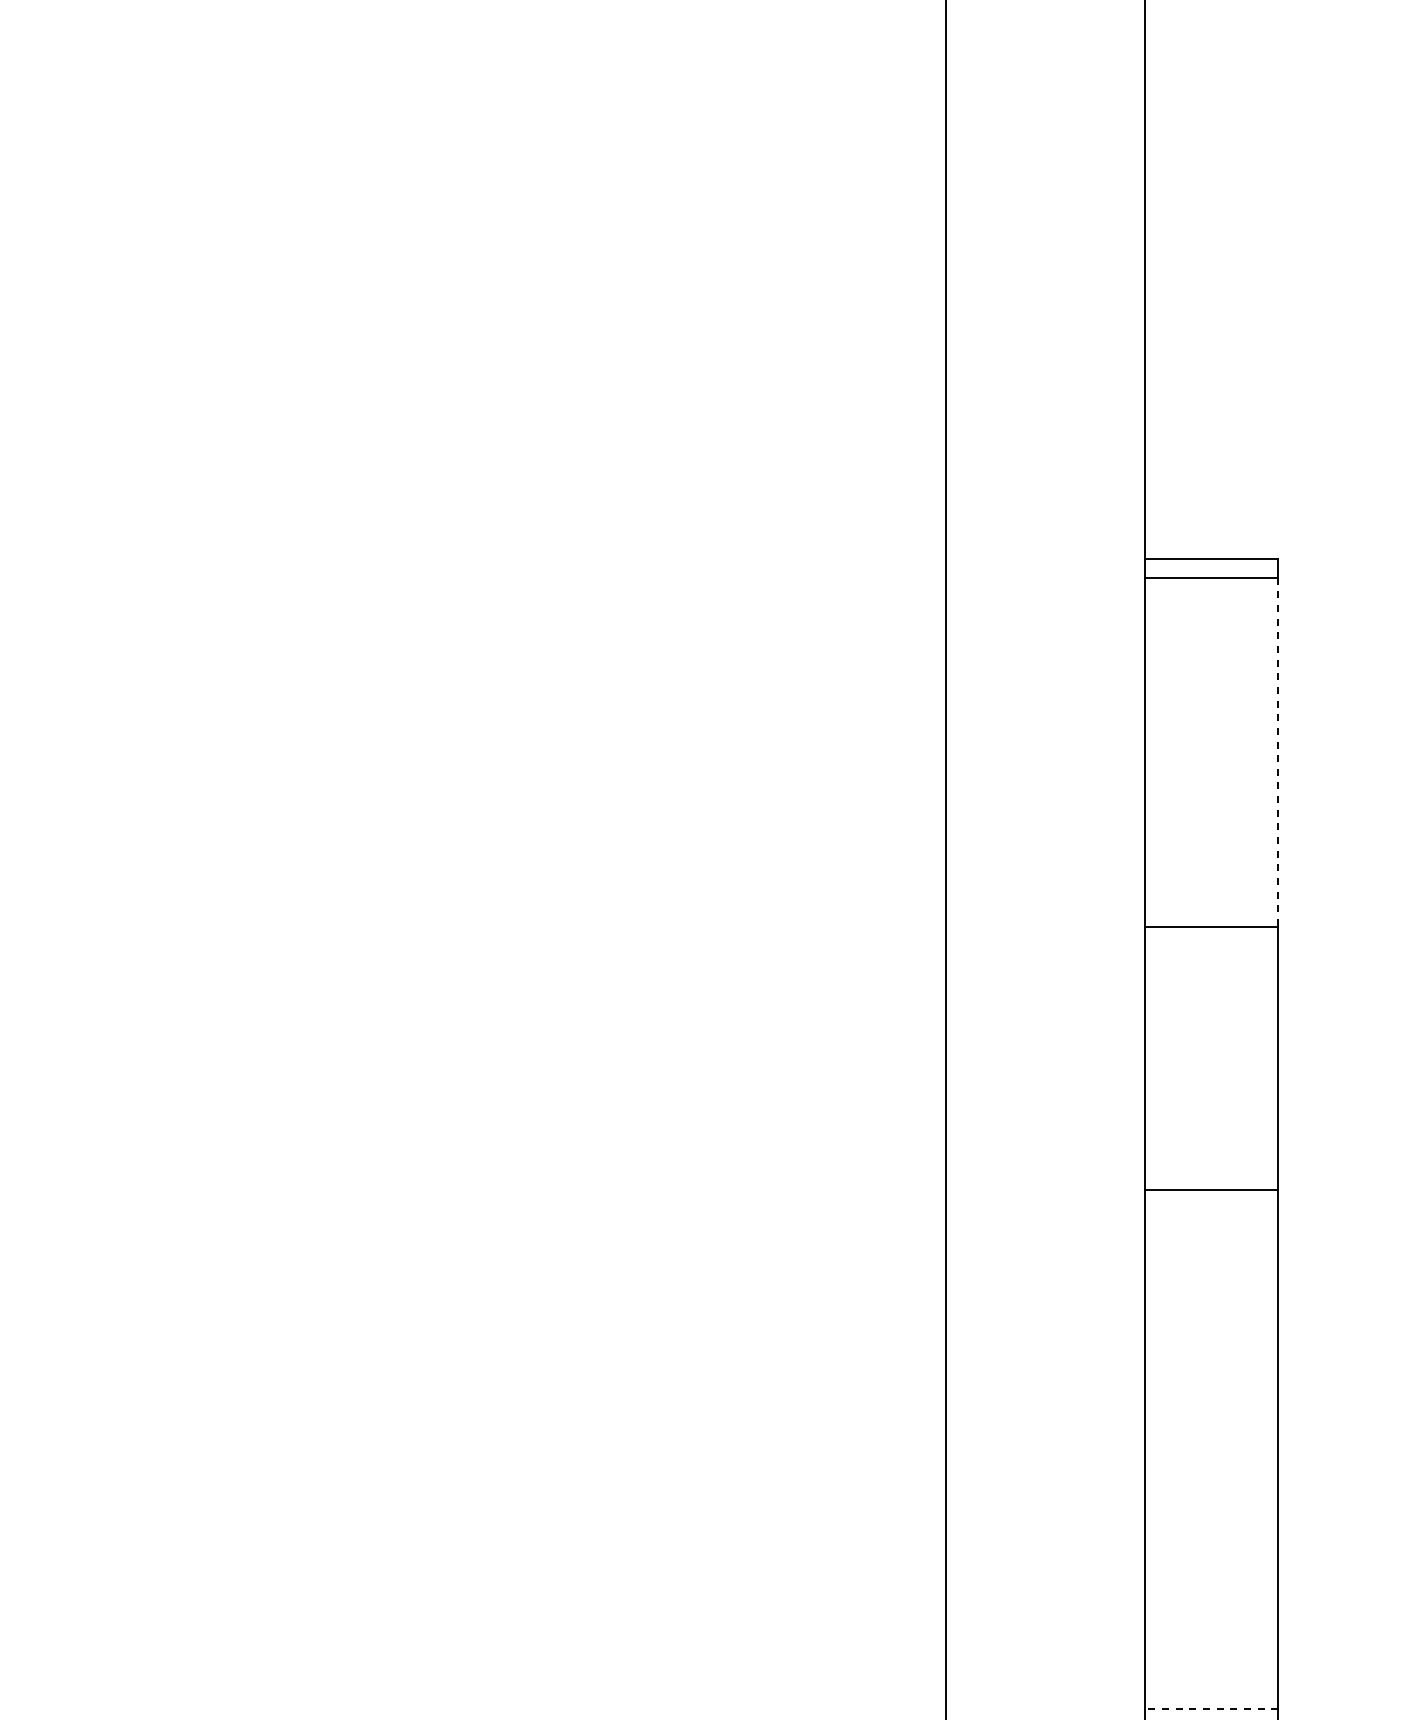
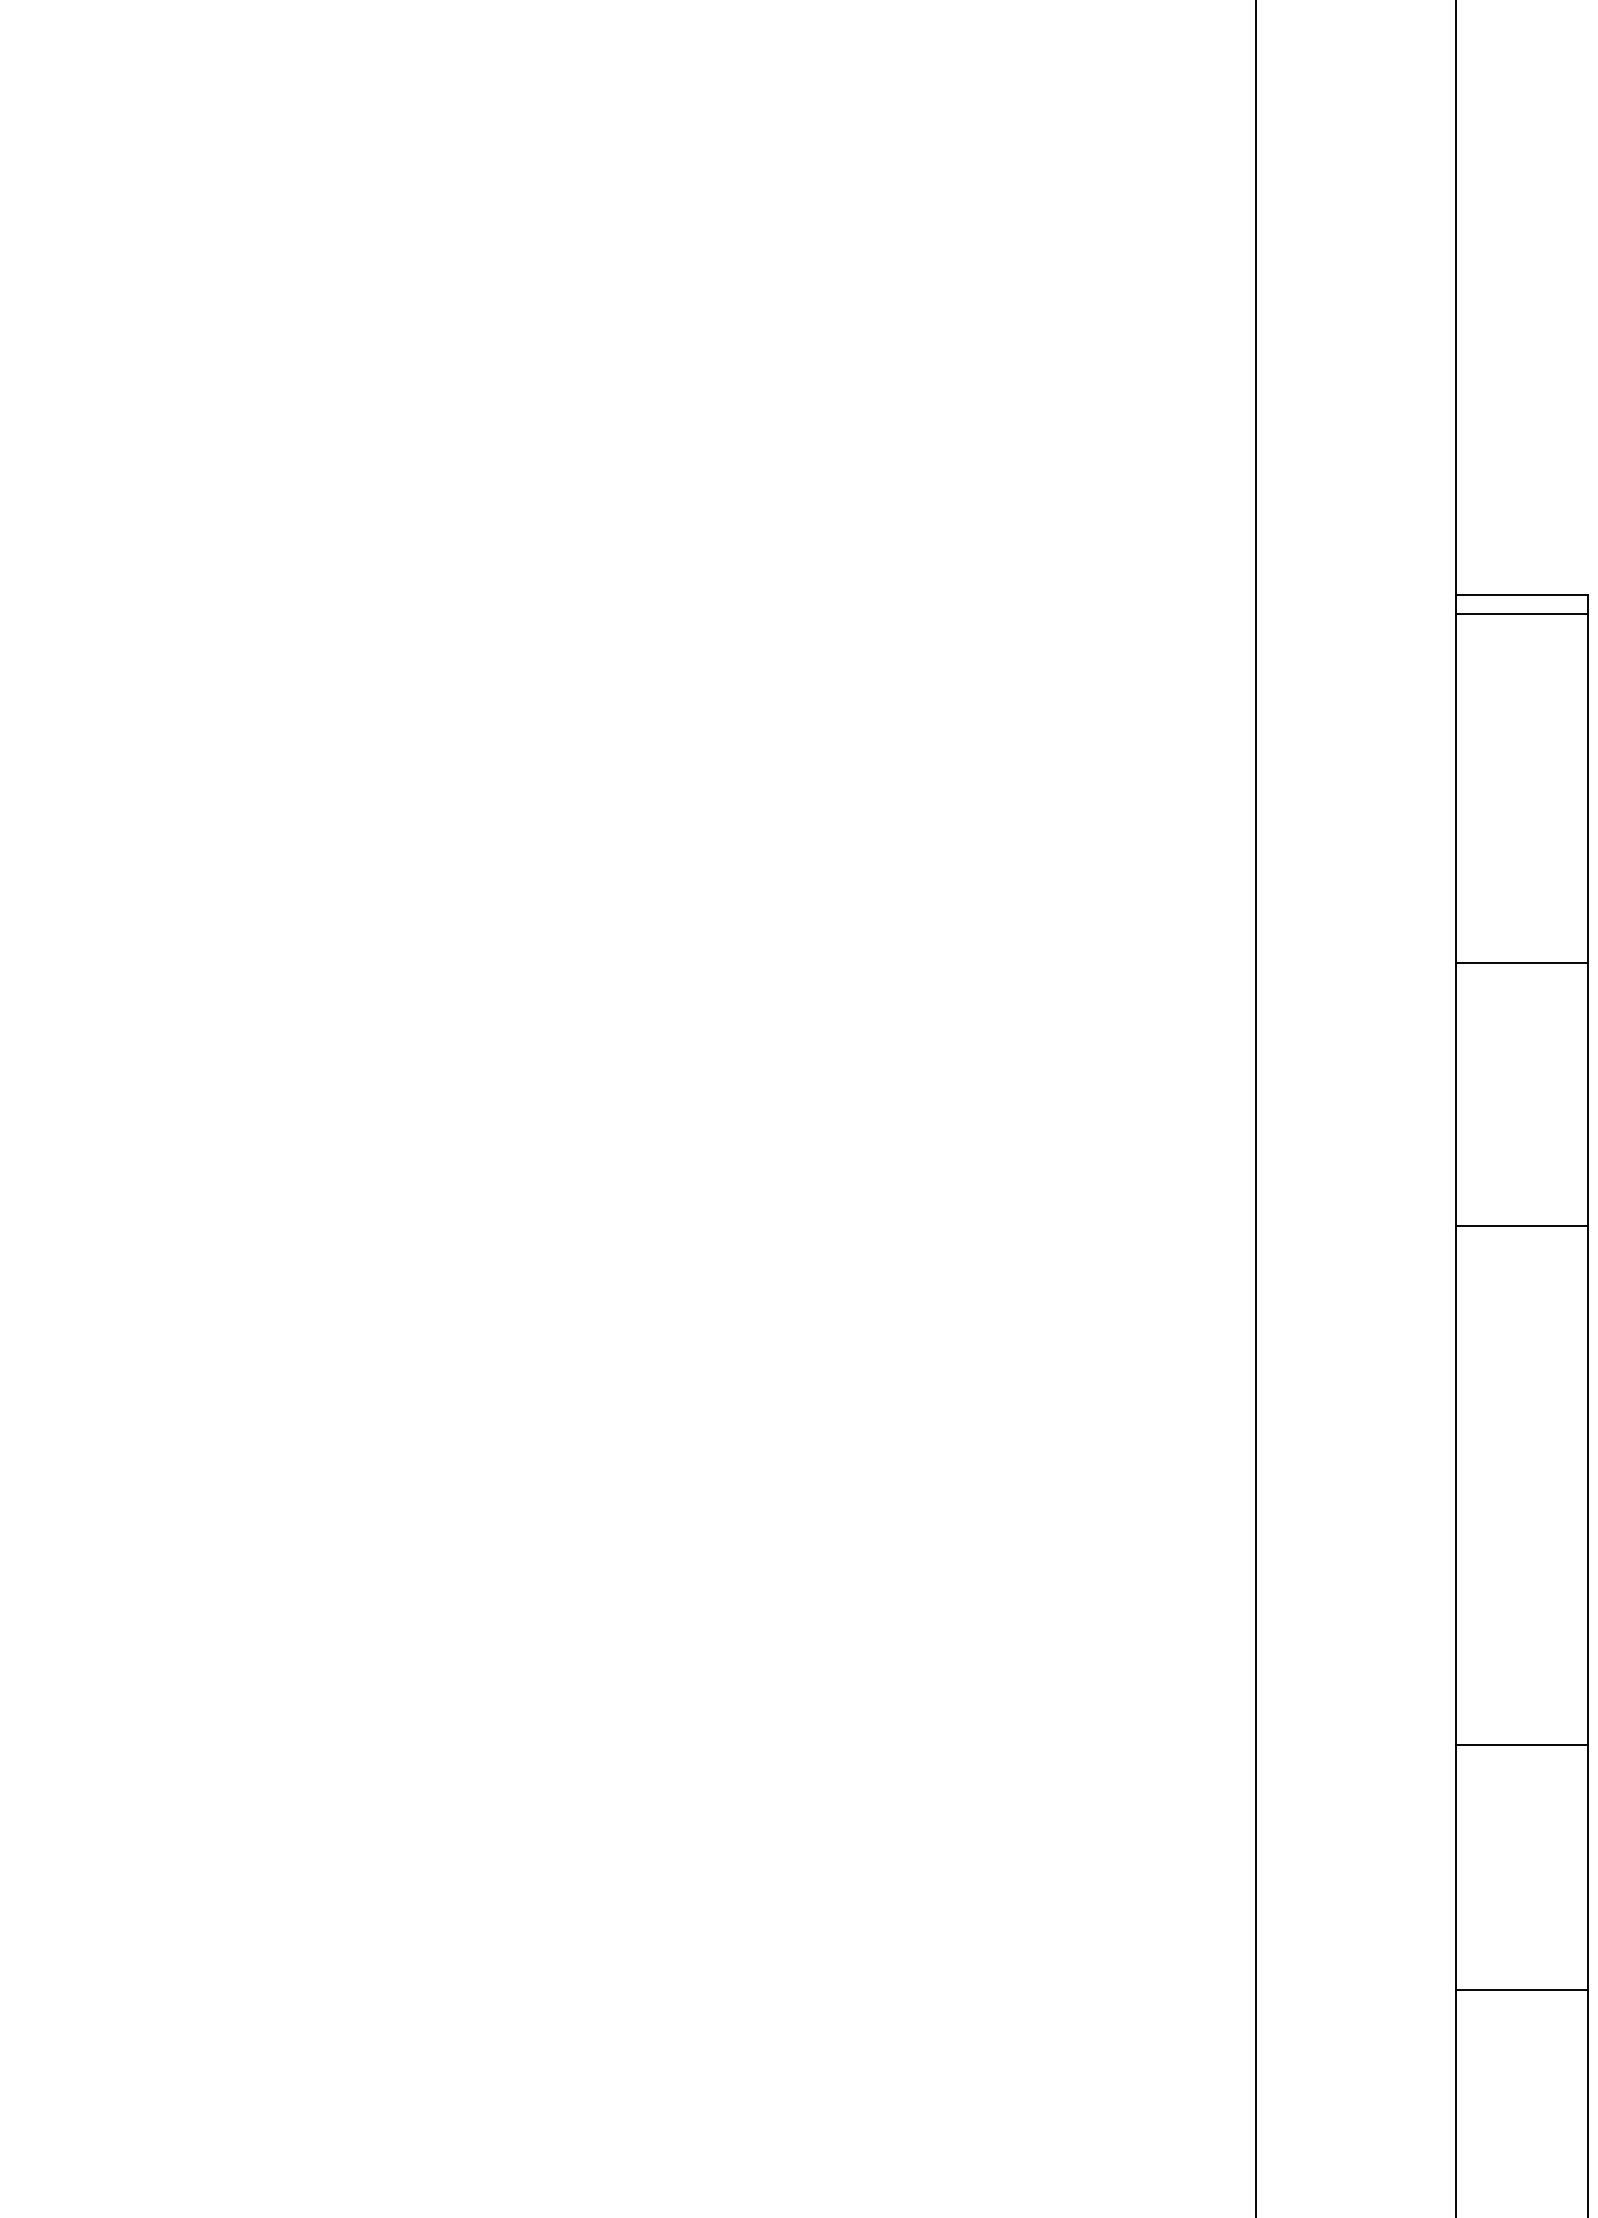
line: (1278, 752) -> (1588, 788), dashed -> solid
line: (1211, 1709) -> (1521, 1745), dashed -> solid

